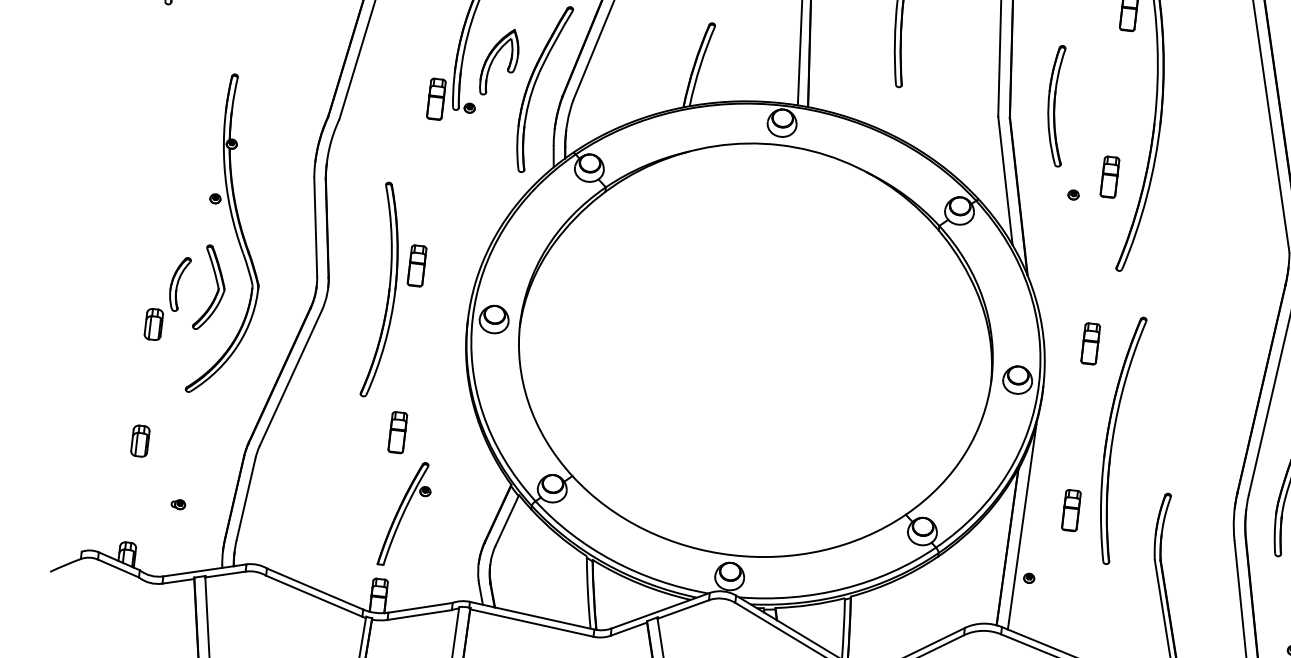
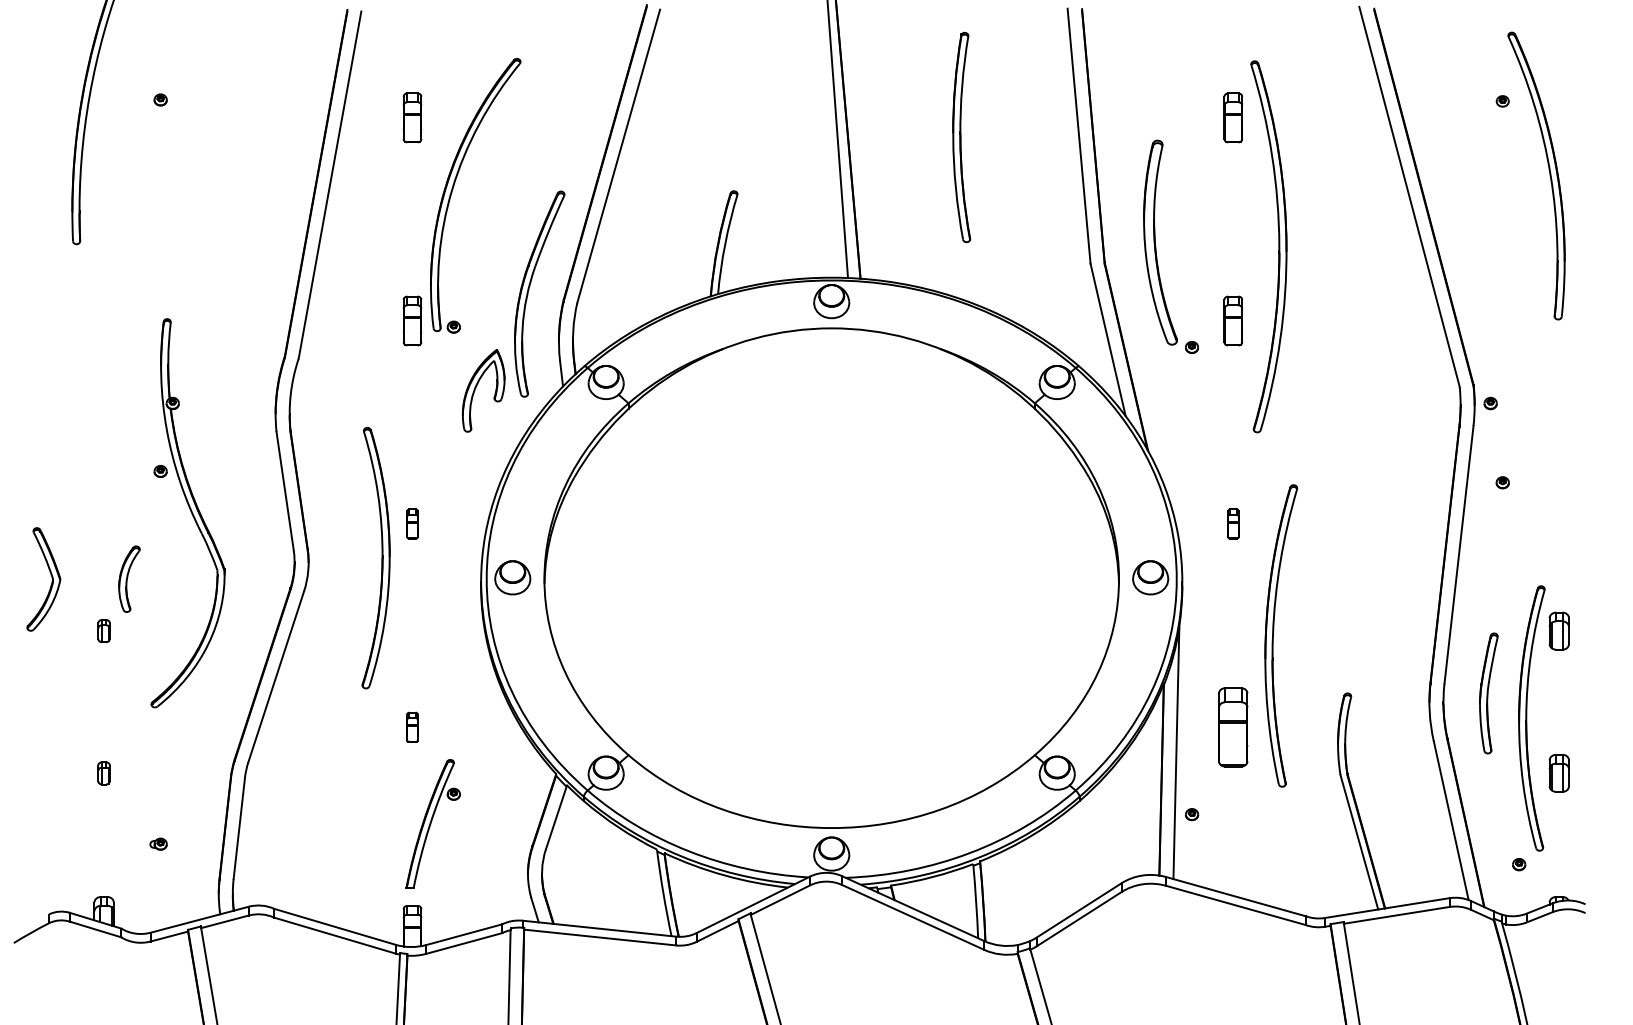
part: (494, 59) -> (476, 388), moved
part: (1057, 105) -> (1160, 242), size x1.4
part: (417, 265) -> (412, 523), size x0.6
part: (216, 285) -> (50, 575), moved
part: (153, 323) -> (103, 630), size x0.6
part: (1090, 343) -> (1233, 523), size x0.6
part: (397, 432) -> (412, 727), size x0.6
part: (139, 441) -> (103, 773), size x0.6
part: (1071, 509) -> (1233, 726), size x1.6

